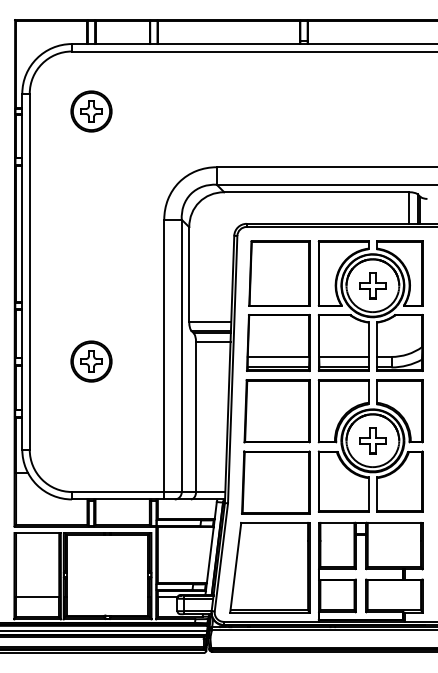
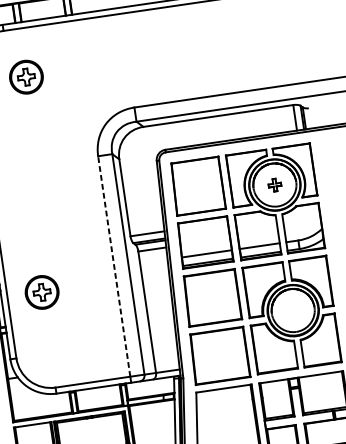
part: (372, 285) -> (274, 184), size x0.6
line: (164, 355) -> (114, 266), solid -> dashed
part: (91, 361) -> (42, 292), moved
part: (372, 440) -> (292, 310), removed

